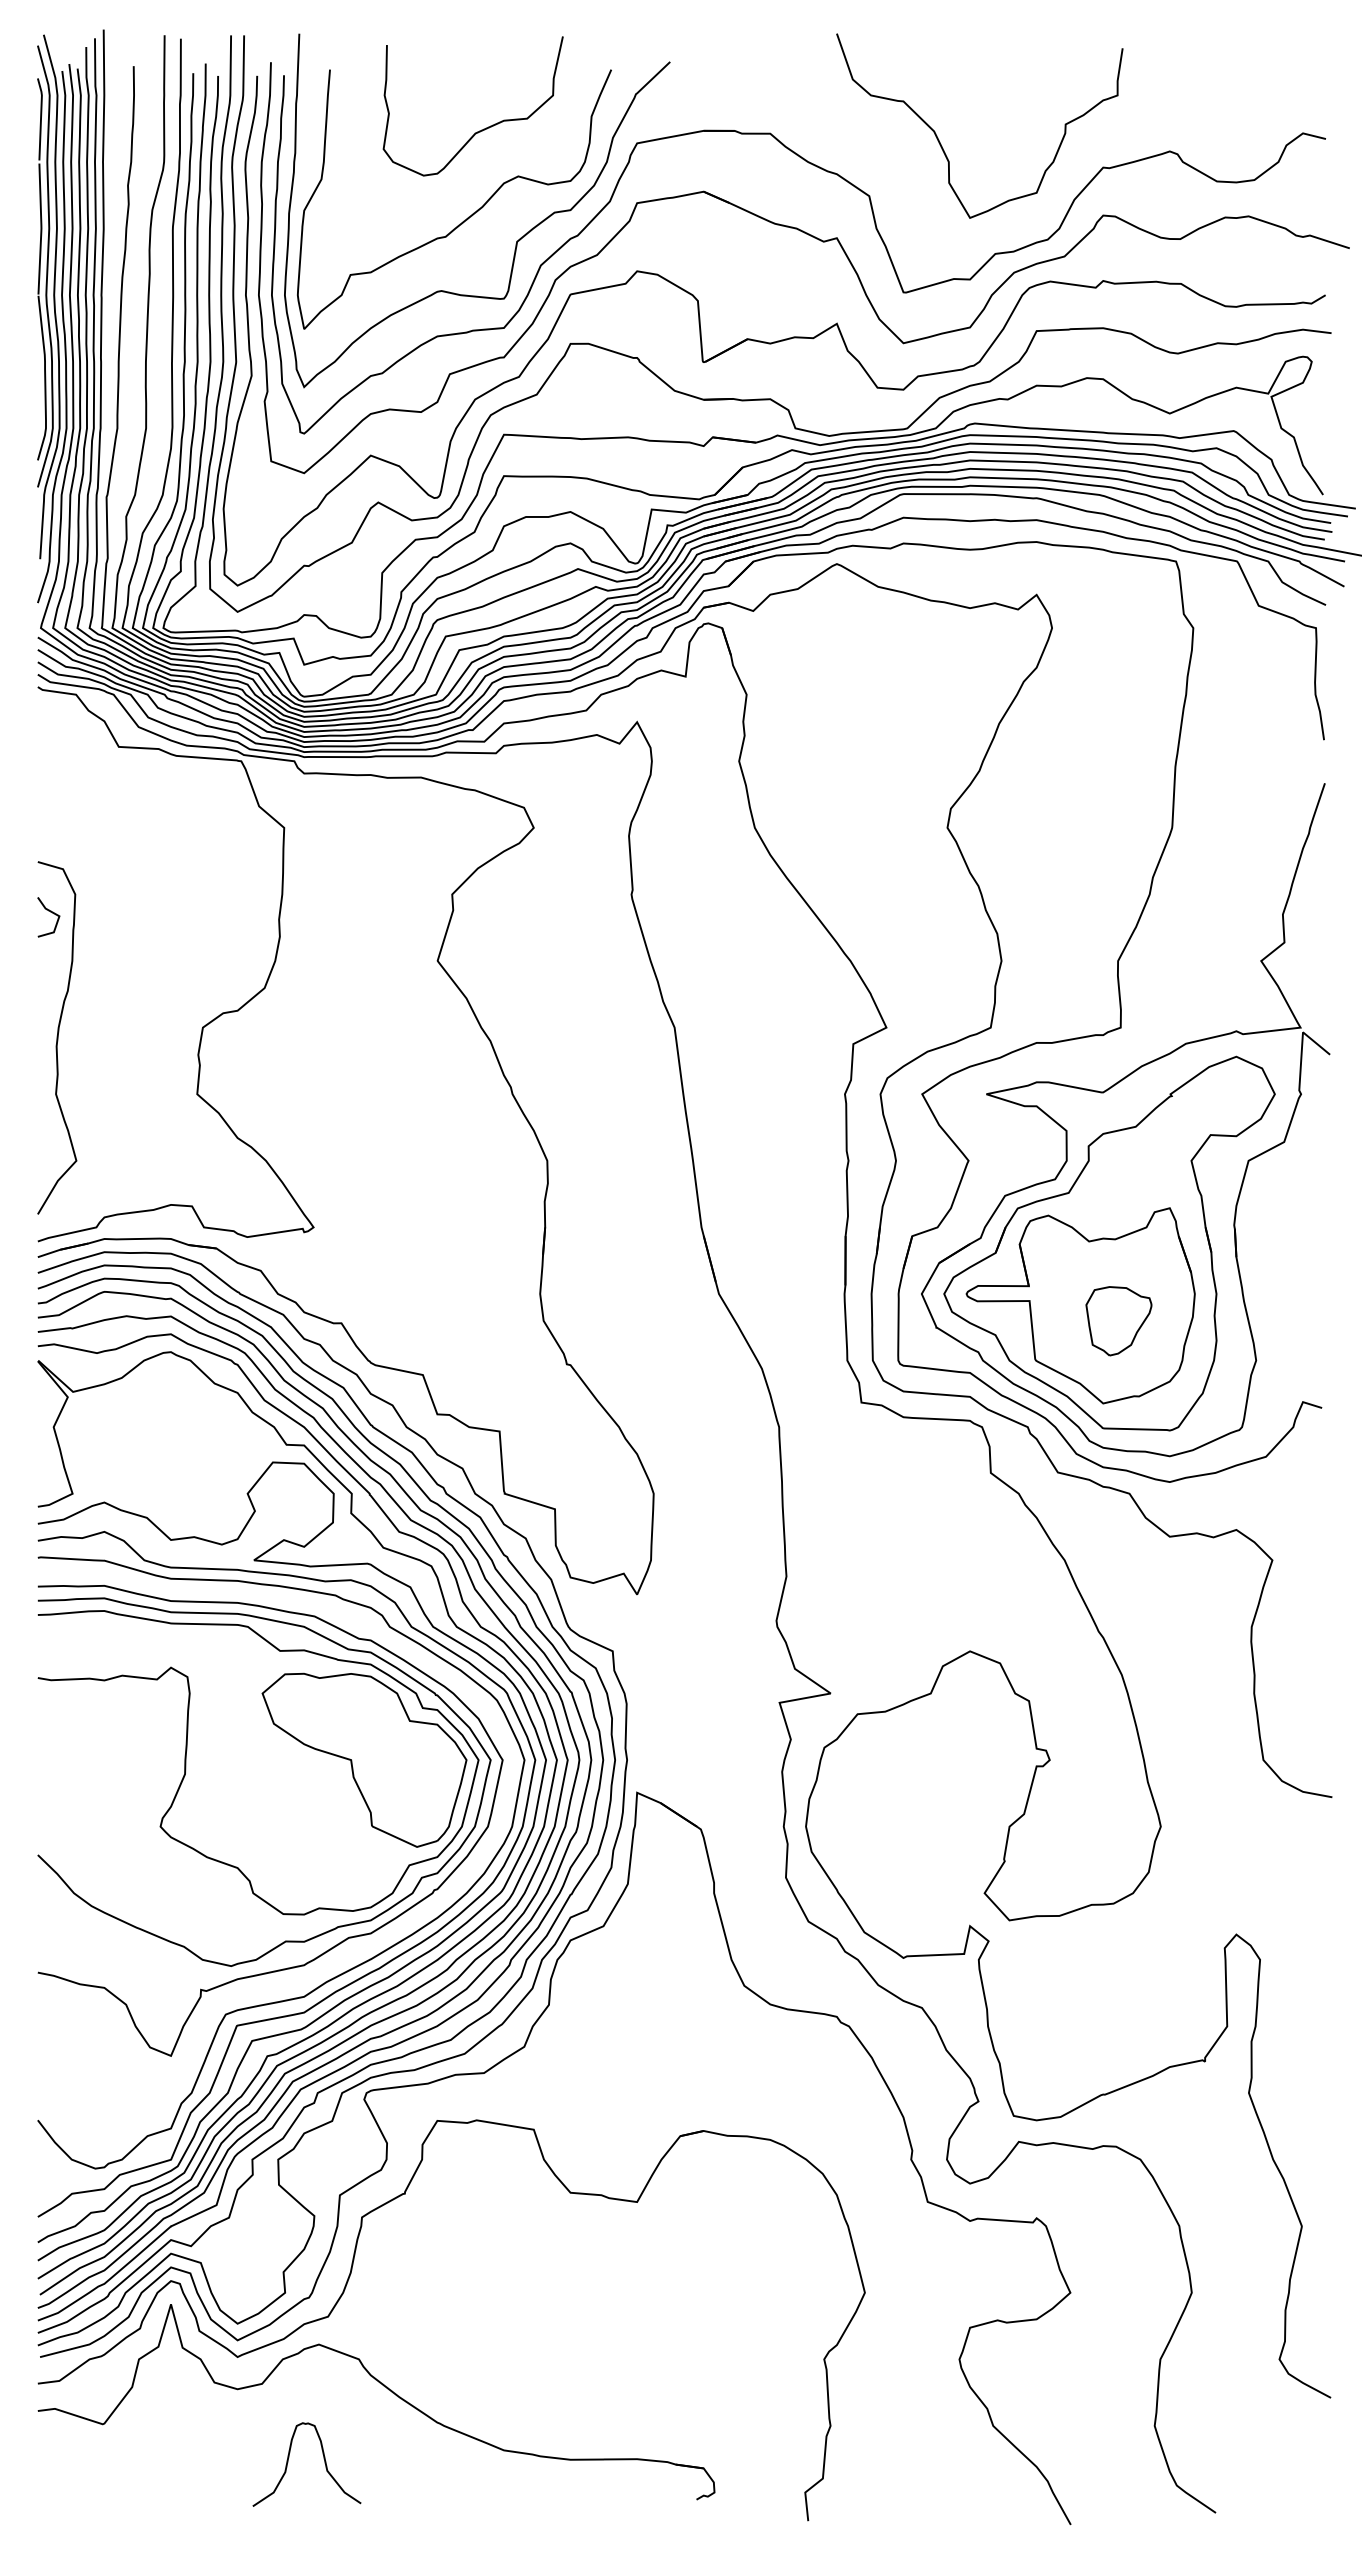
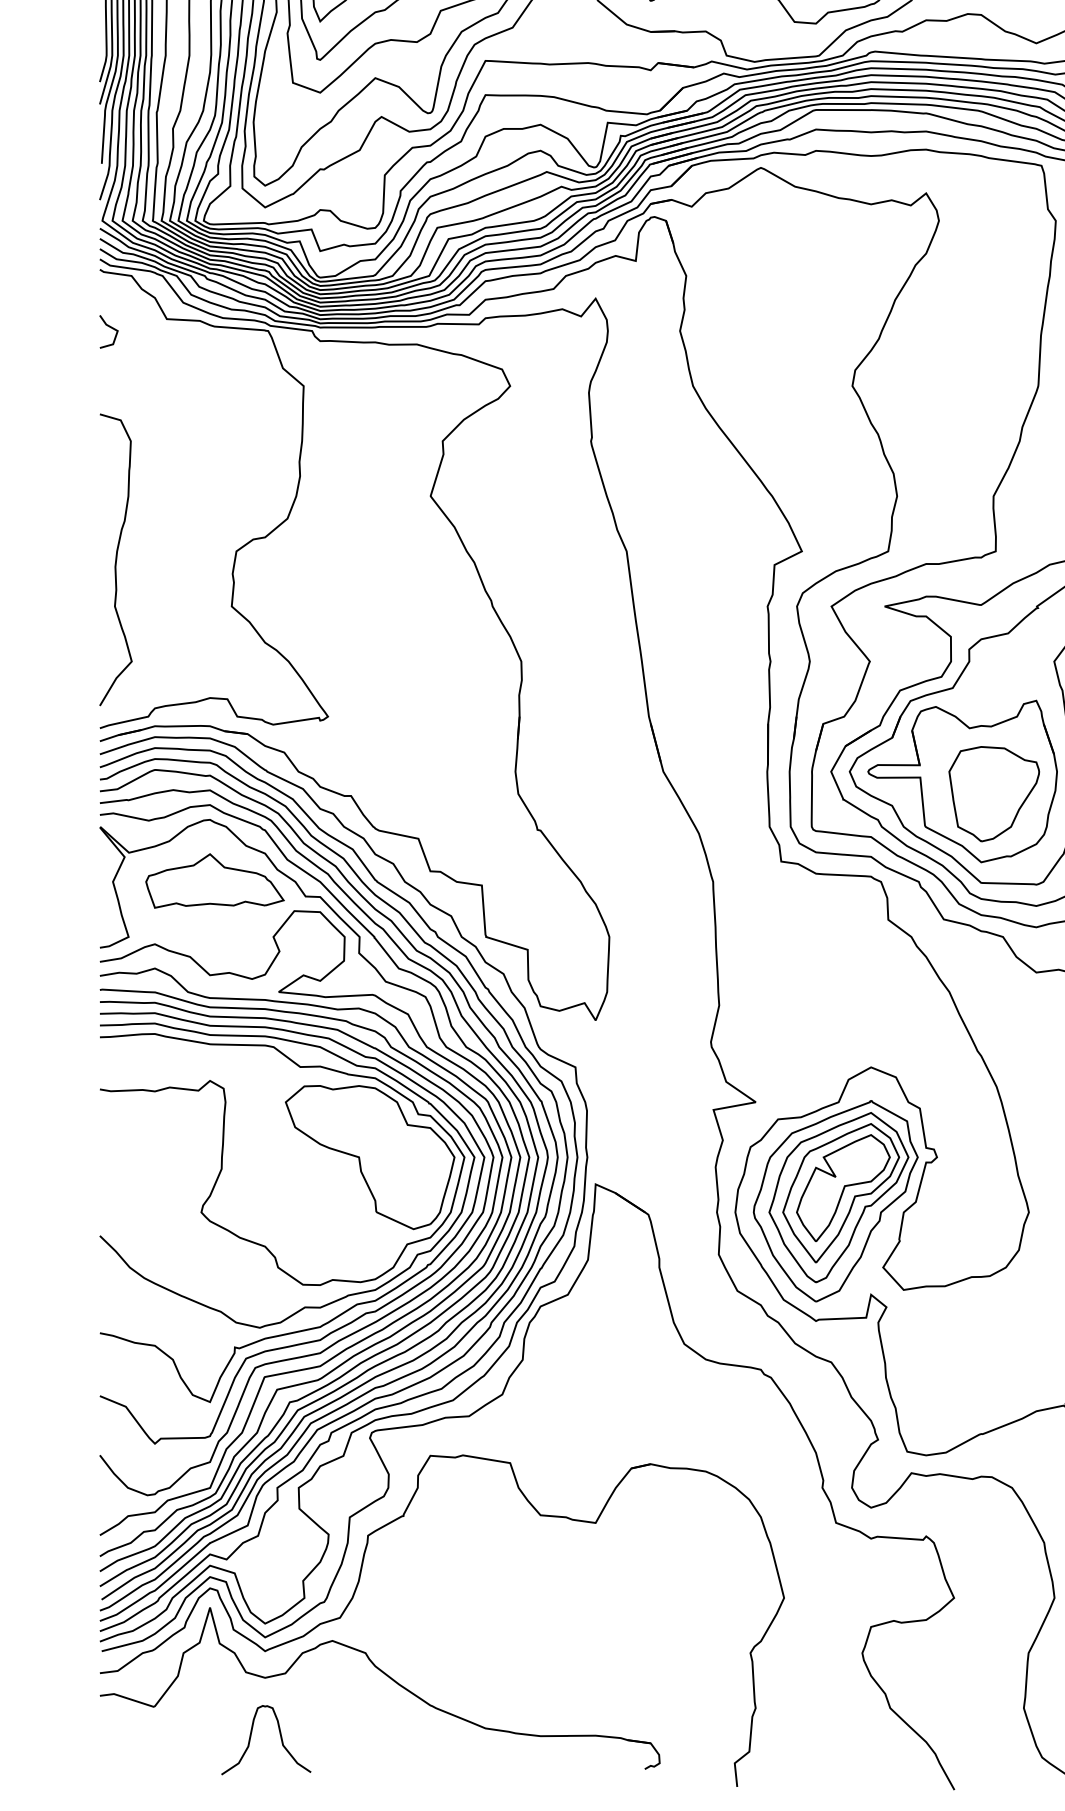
line: (50, 912) -> (110, 327), moved
part: (1118, 1321) -> (993, 794), size x1.67
part: (177, 1425) -> (215, 880), added
part: (927, 1813) -> (835, 1201), added
curve: (349, 1953) -> (357, 1317), added
curve: (323, 2458) -> (279, 1735), moved

